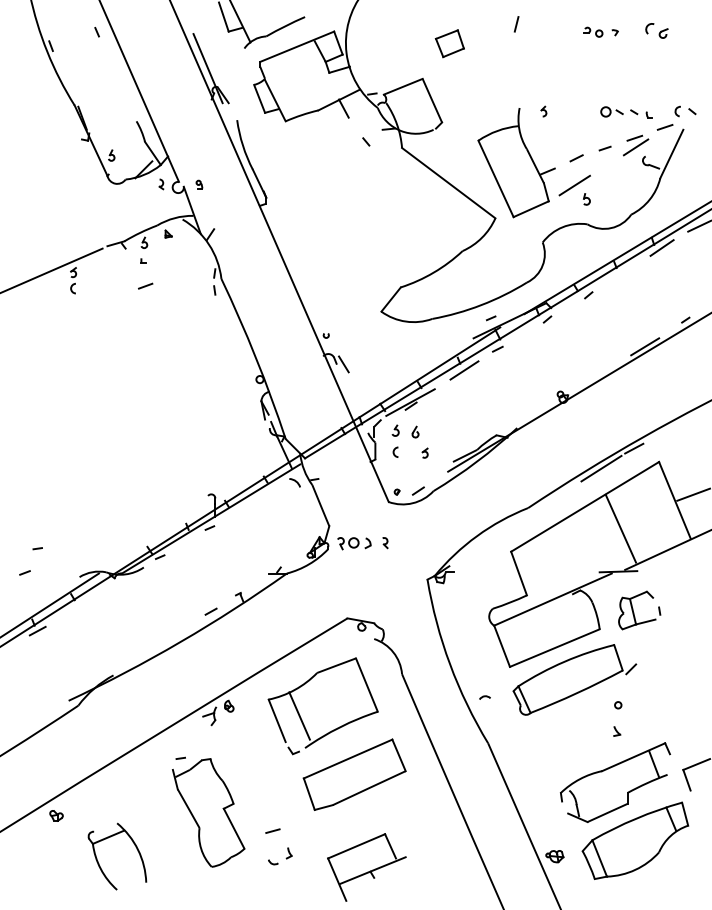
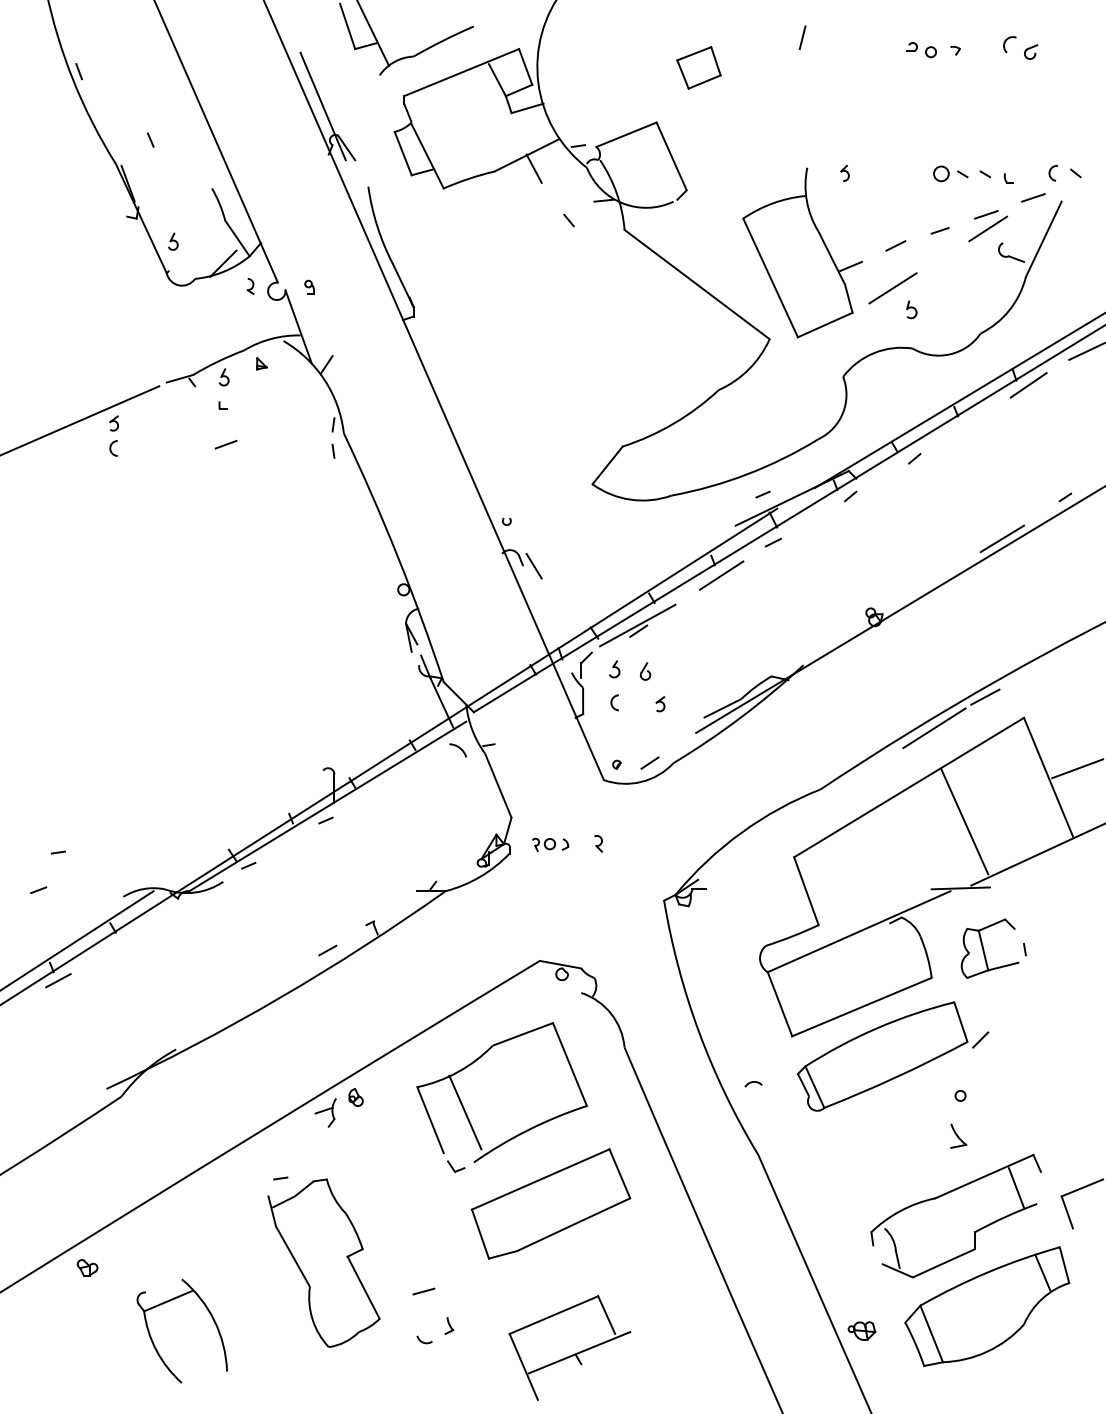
line: (96, 32) -> (149, 140), moved
part: (354, 543) -> (550, 844), size x0.7
part: (617, 731) -> (959, 1136), size x1.6

